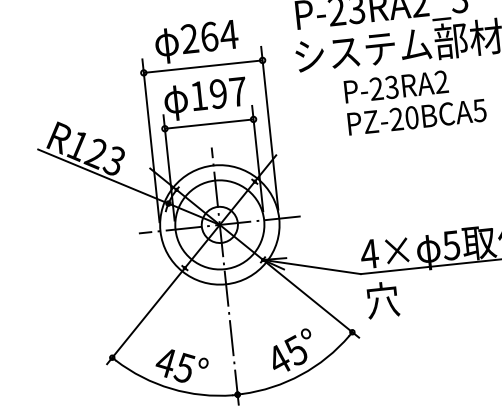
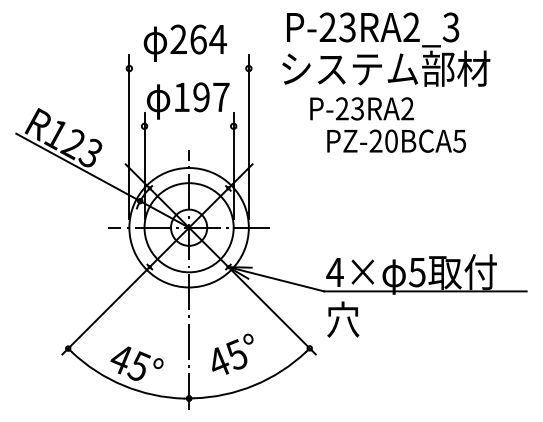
line: (202, 66) -> (188, 68), removed
text: (395, 86) -> (361, 108), moved
line: (208, 124) -> (188, 126), removed
text: (291, 349) -> (232, 353), moved

